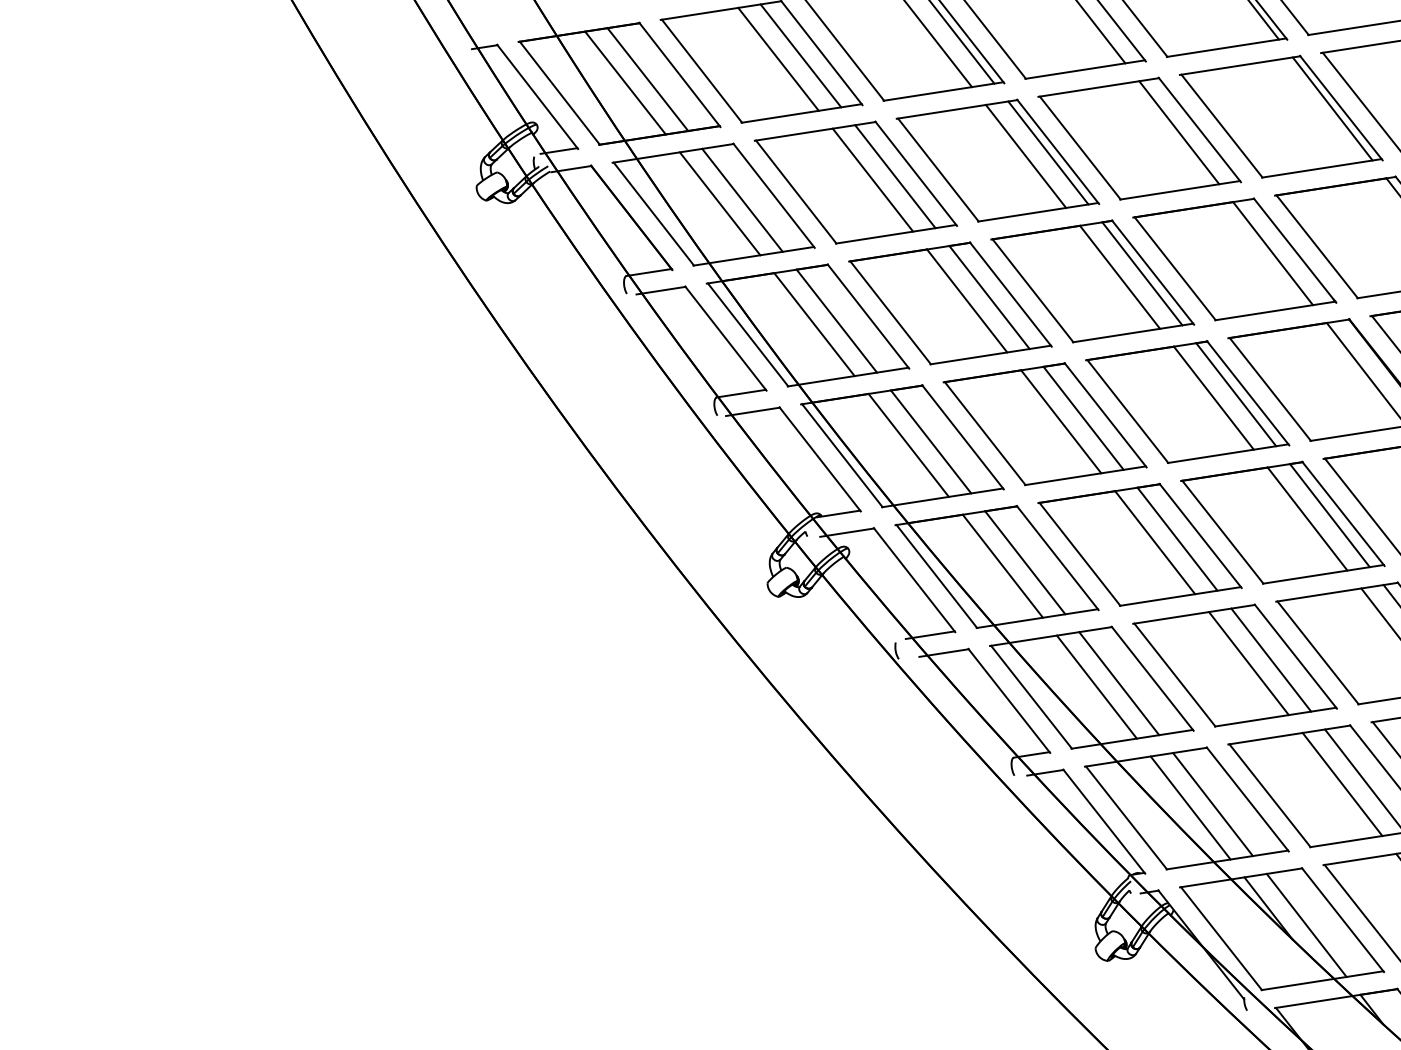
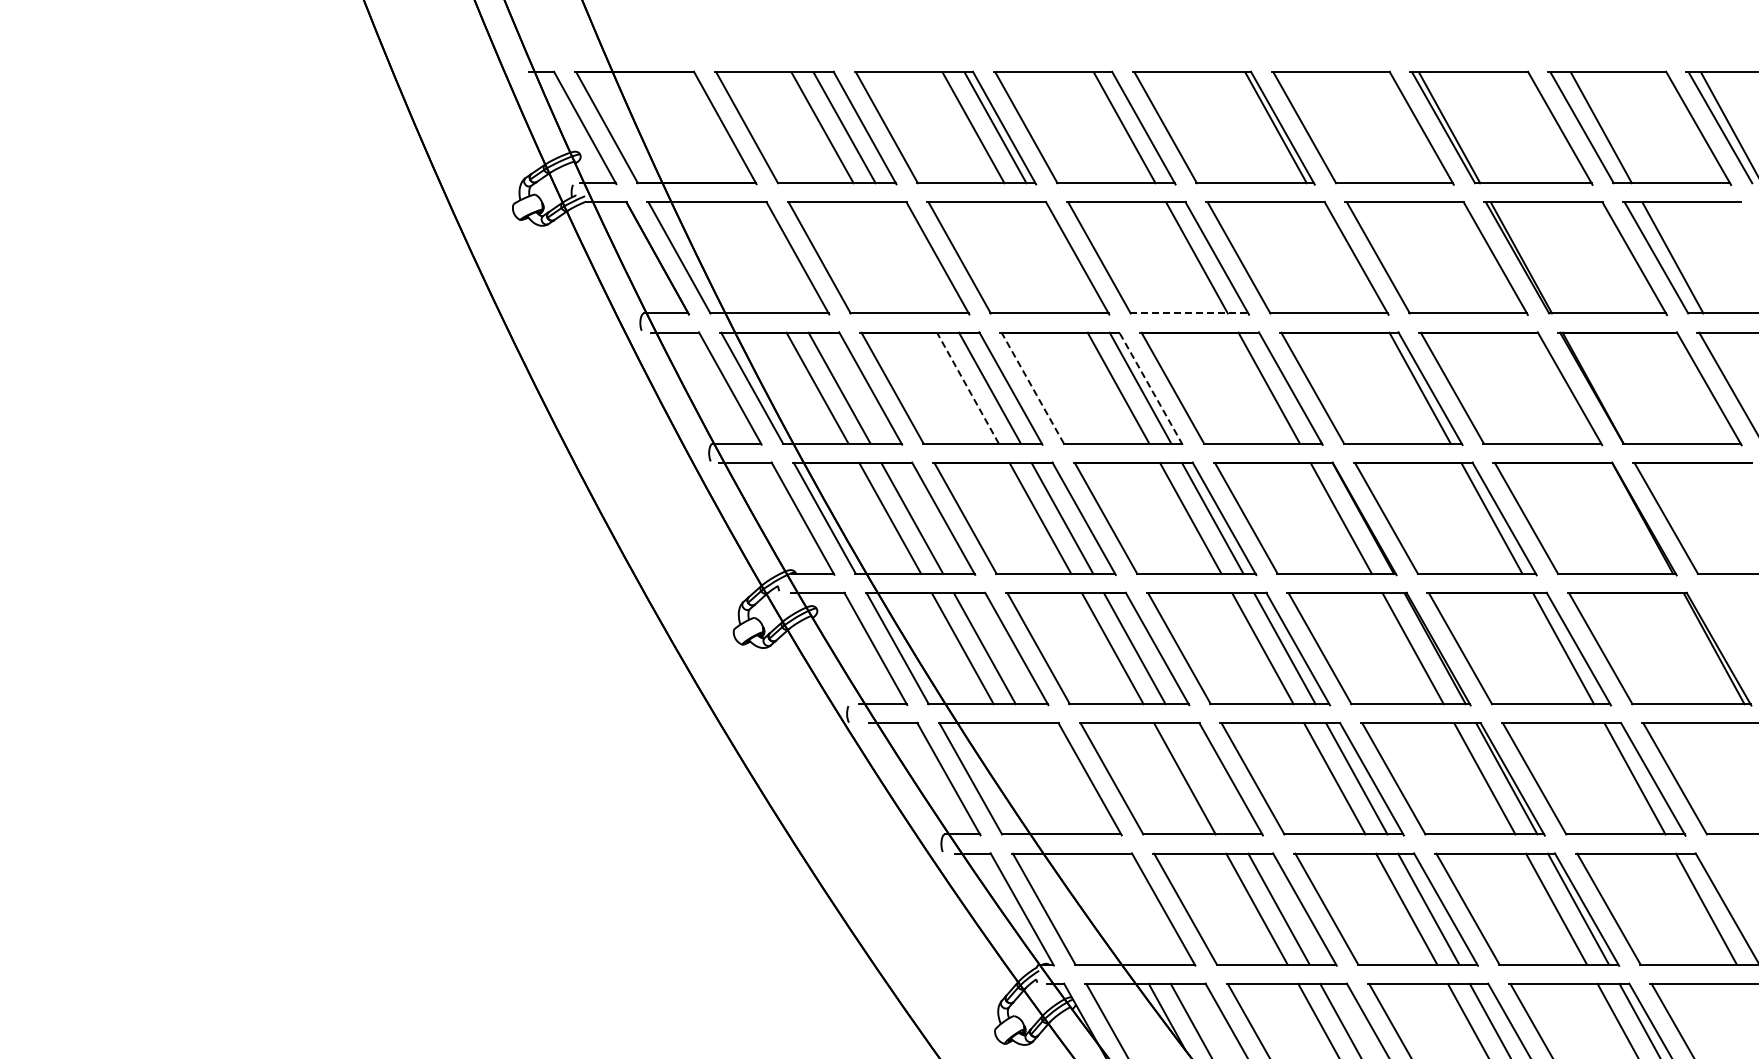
line: (647, 79) -> (693, 127), removed
line: (625, 82) -> (671, 127), removed
line: (1331, 108) -> (1347, 257), removed
line: (1048, 152) -> (1068, 257), removed
line: (1025, 156) -> (1045, 257), removed
line: (895, 176) -> (917, 257), removed
line: (873, 179) -> (895, 257), removed
line: (1180, 190) -> (1189, 313), solid -> dashed
line: (742, 199) -> (766, 257), removed
line: (719, 203) -> (744, 257), removed
line: (1152, 272) -> (1150, 388), solid -> dashed
line: (1032, 291) -> (1032, 388), solid -> dashed
line: (966, 301) -> (967, 388), solid -> dashed
line: (1270, 659) -> (1206, 778), removed
line: (1119, 683) -> (1057, 778), removed
line: (1097, 686) -> (1035, 778), removed
line: (1212, 803) -> (1129, 908), removed
line: (1190, 807) -> (1107, 908), removed

